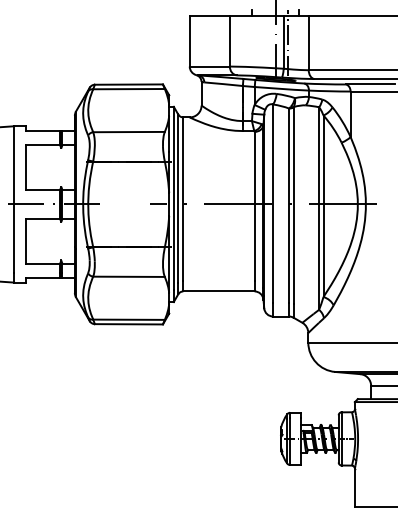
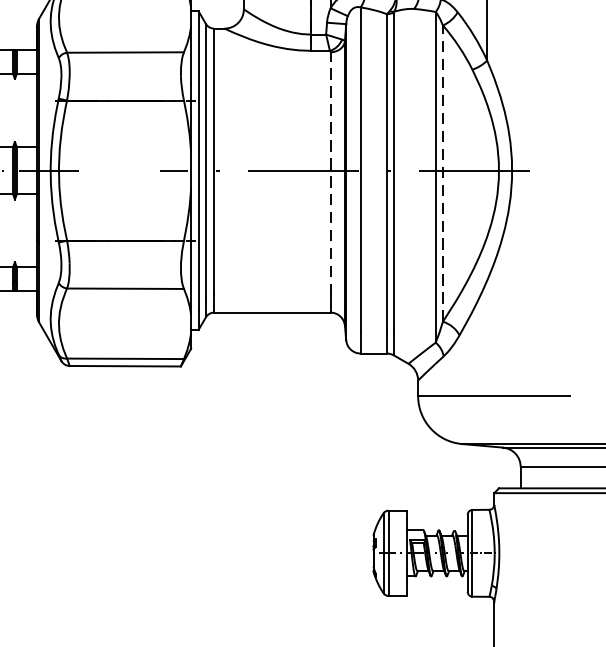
line: (254, 205) -> (330, 172), solid -> dashed
line: (323, 206) -> (442, 173), solid -> dashed

